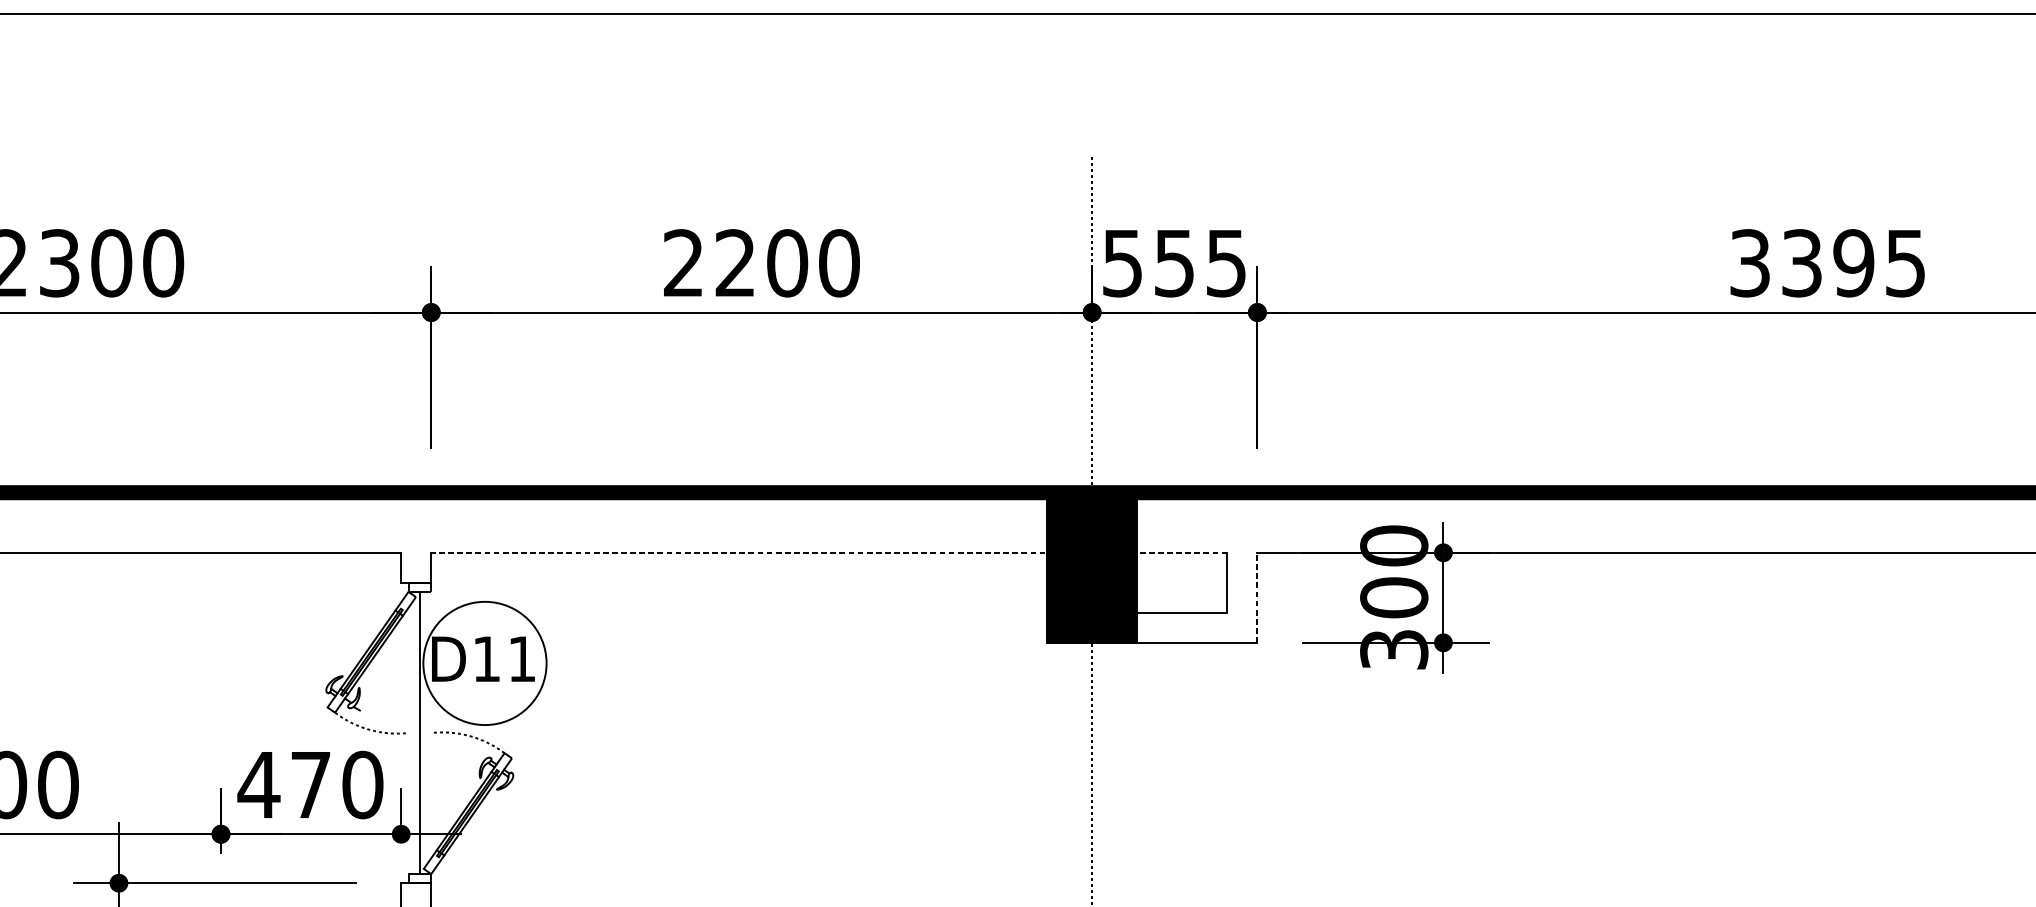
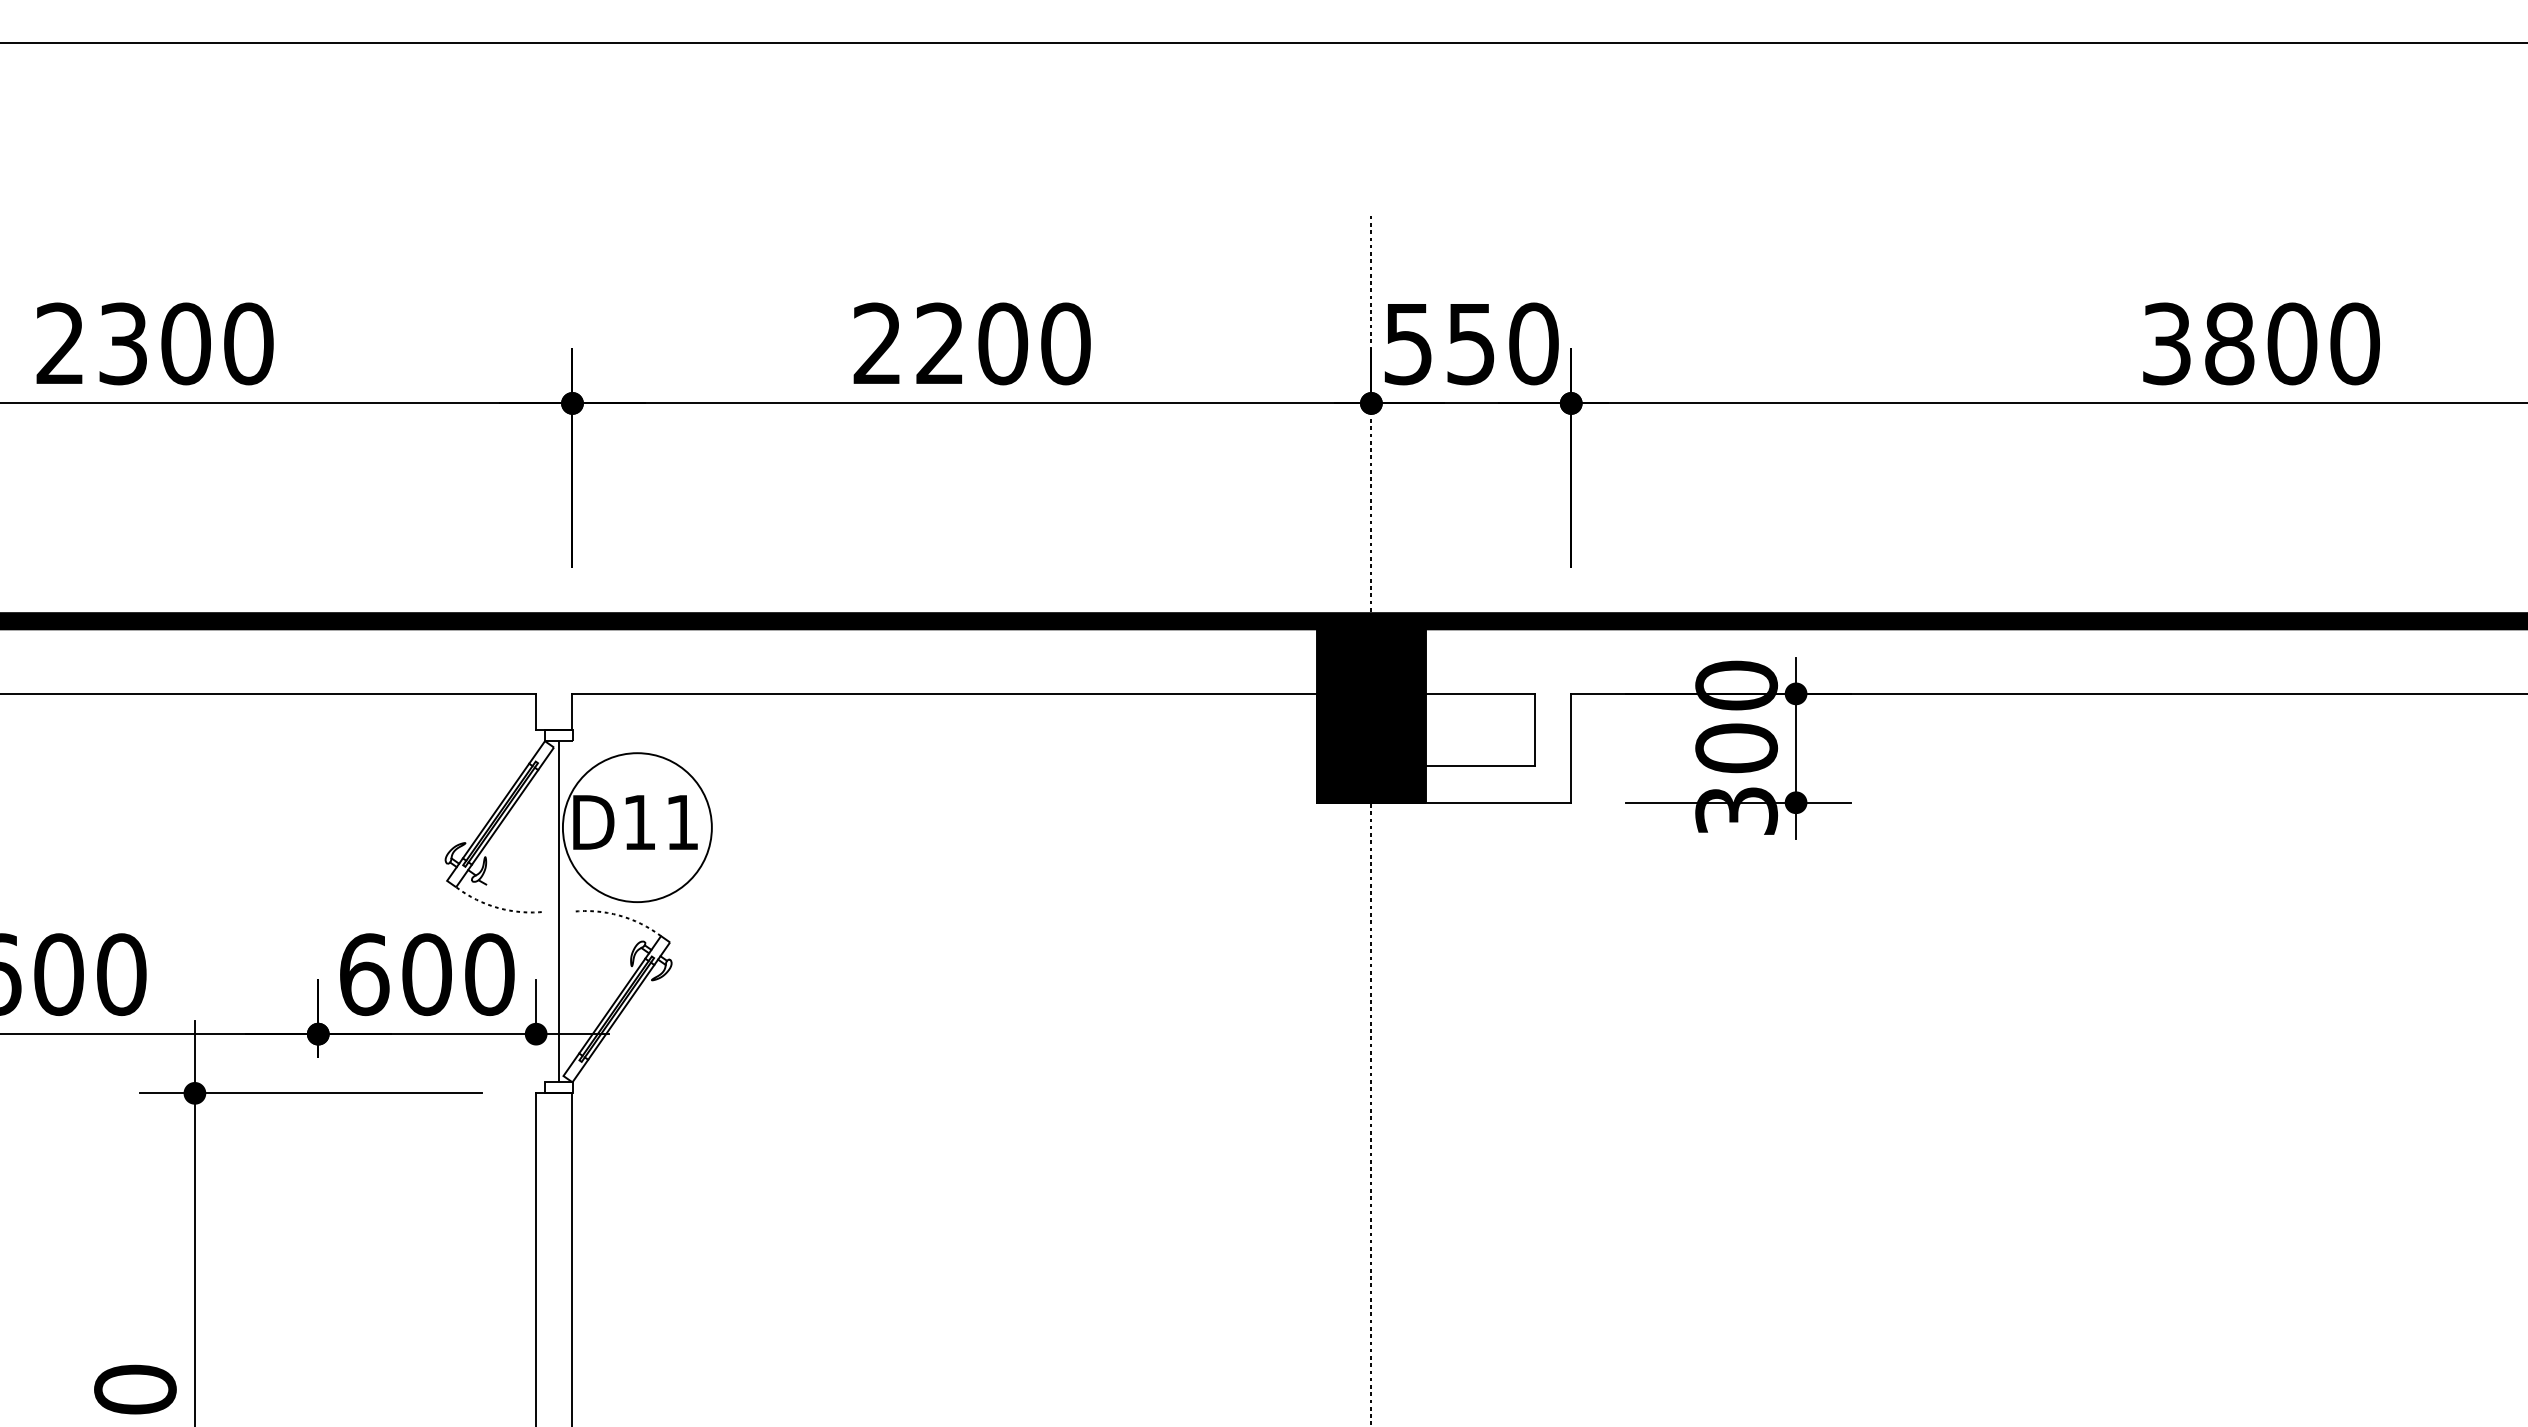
text: (1226, 262) -> (1533, 343), 555 -> 550
text: (1854, 262) -> (2292, 343), 3395 -> 3800
line: (829, 552) -> (1053, 693), dashed -> solid
line: (1257, 597) -> (1571, 747), dashed -> solid
text: (284, 784) -> (394, 974), 470 -> 600

